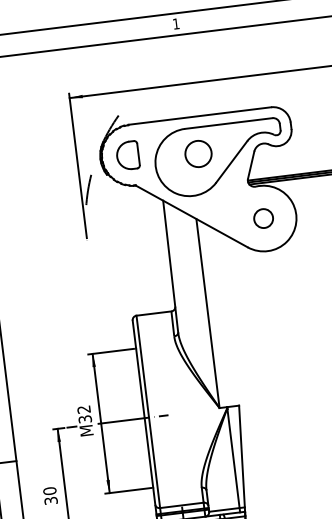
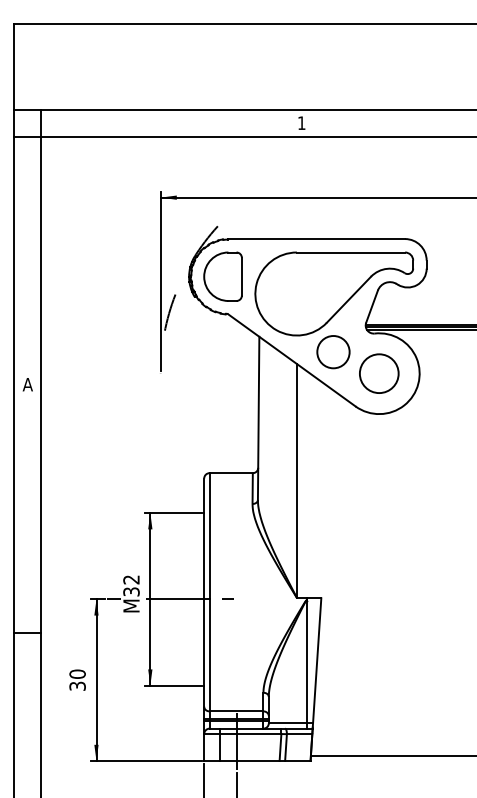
circle: (198, 154) -> (333, 352), moved
part: (127, 155) -> (222, 276), size x1.43
circle: (263, 218) -> (378, 373), size x1.67

